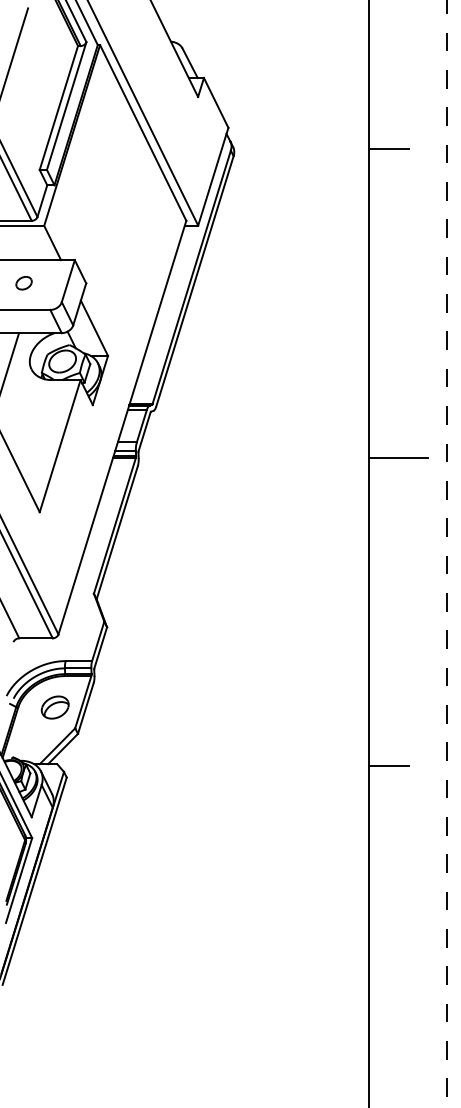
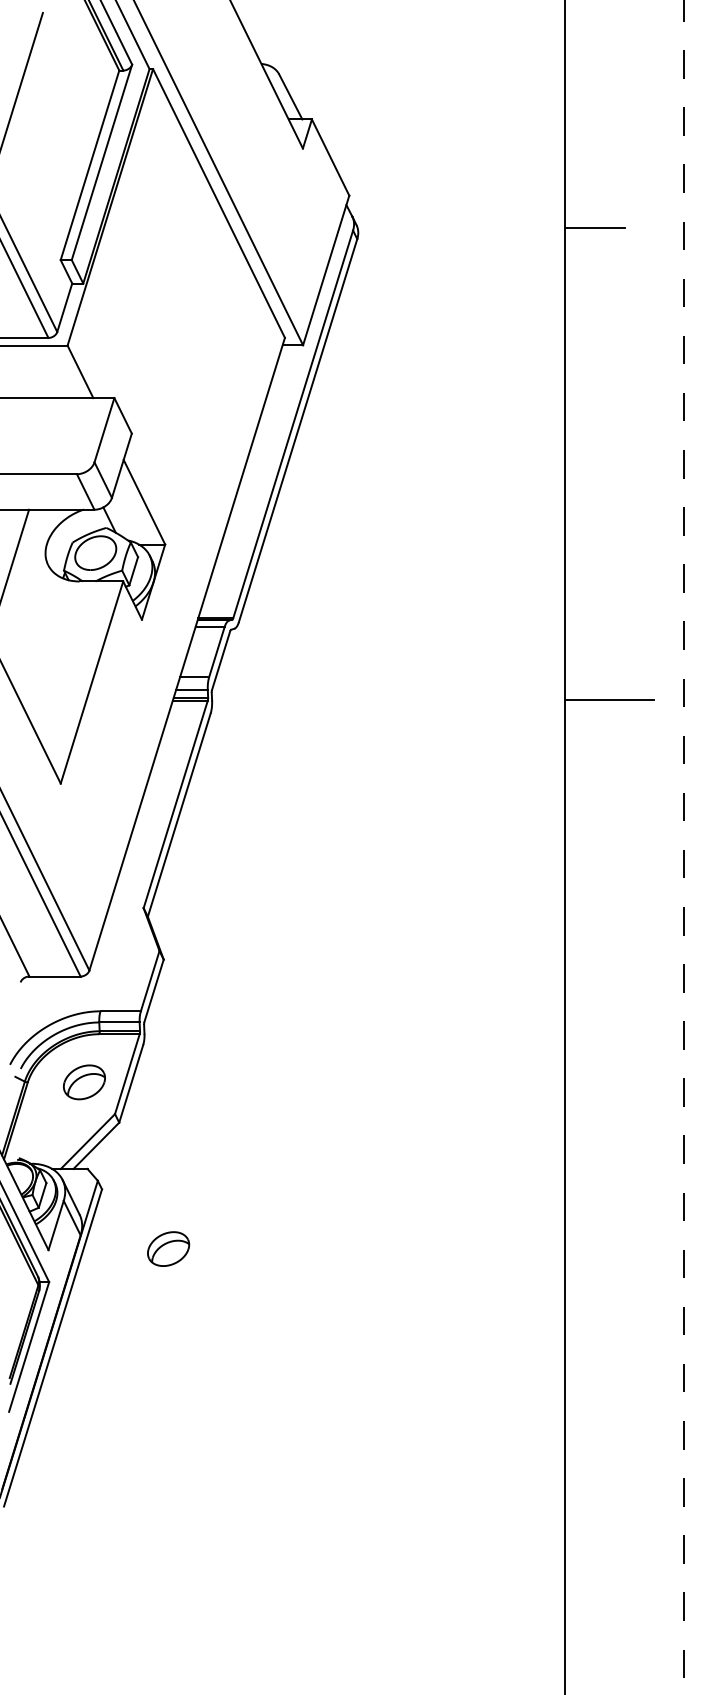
part: (23, 283) -> (35, 433), removed
line: (389, 766) -> (595, 1172), removed
part: (109, 816) -> (167, 1248), added

